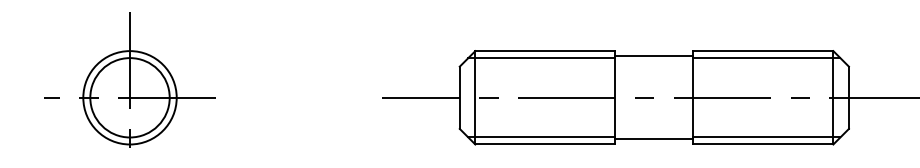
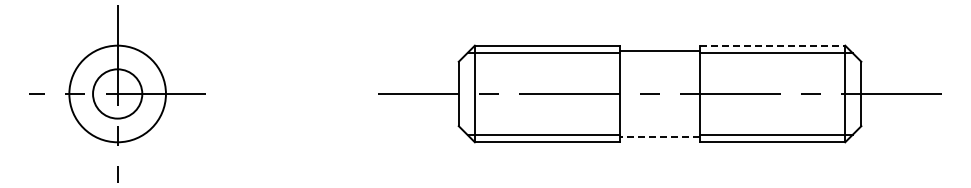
line: (764, 50) -> (773, 45), solid -> dashed
circle: (129, 97) -> (117, 93), size x0.6
line: (653, 139) -> (659, 137), solid -> dashed

